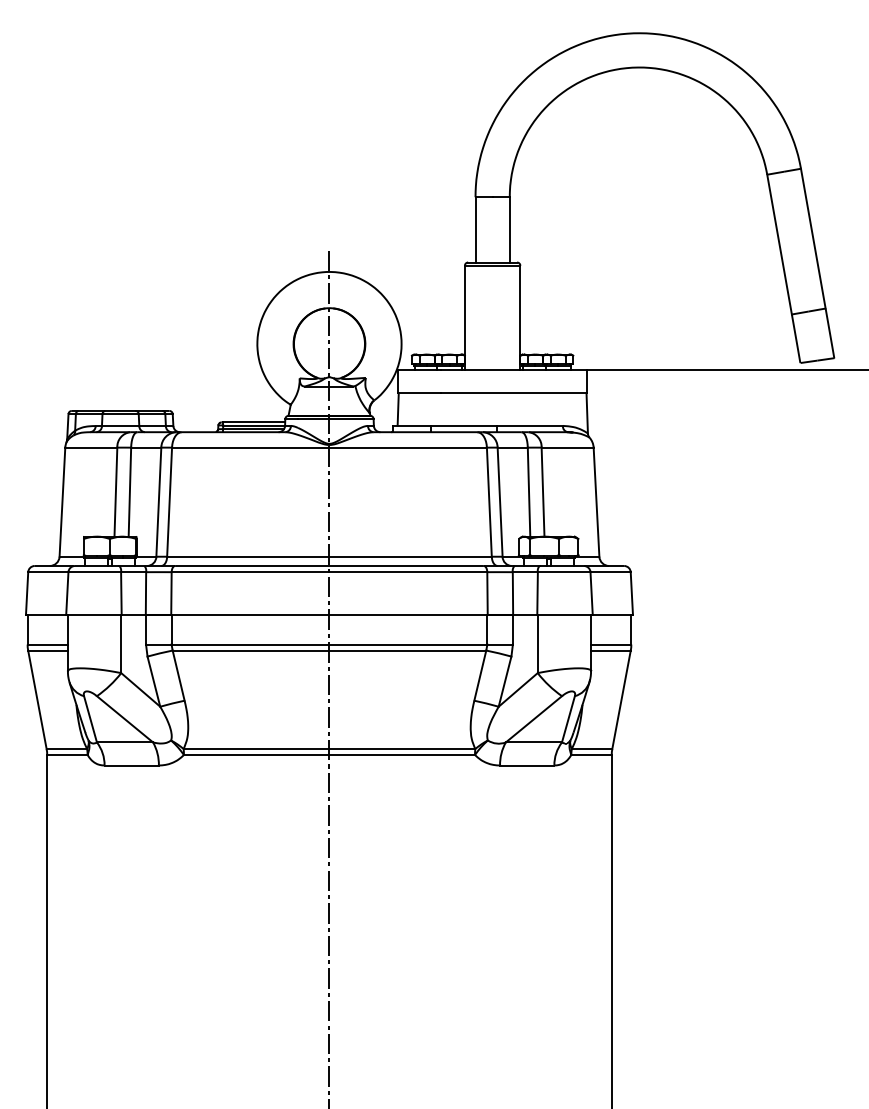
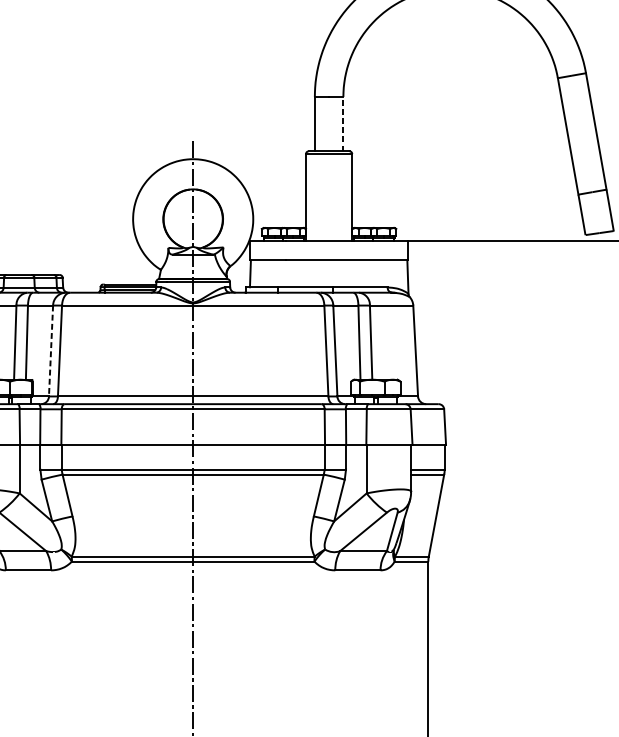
line: (509, 229) -> (343, 123), solid -> dashed
line: (158, 502) -> (50, 351), solid -> dashed

